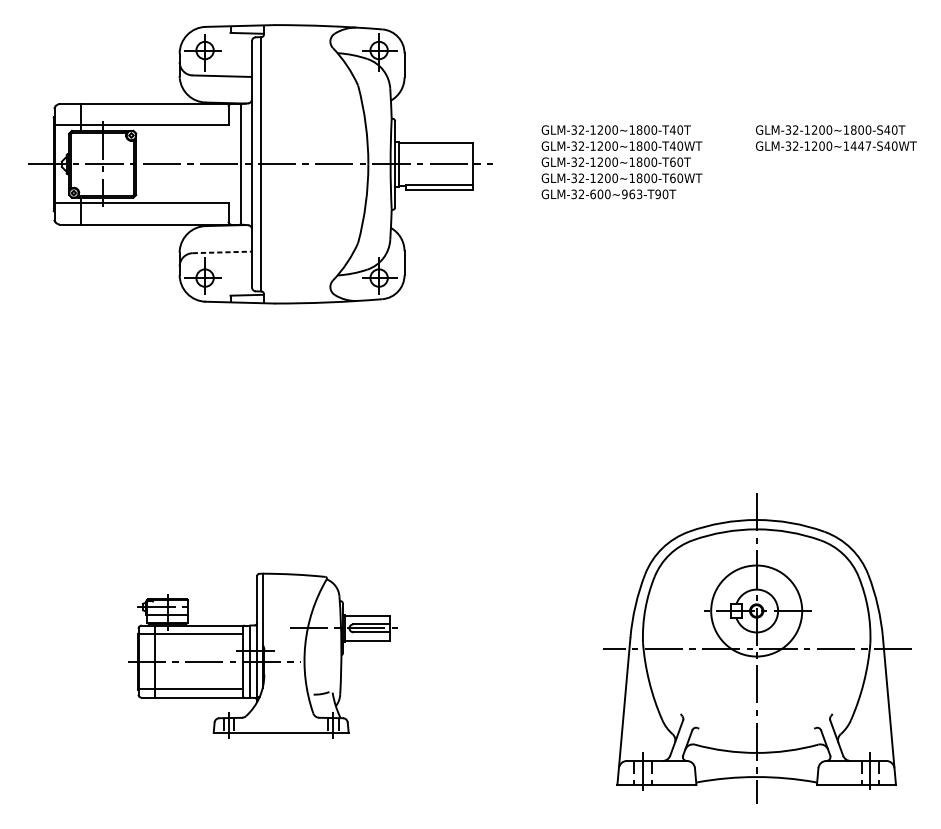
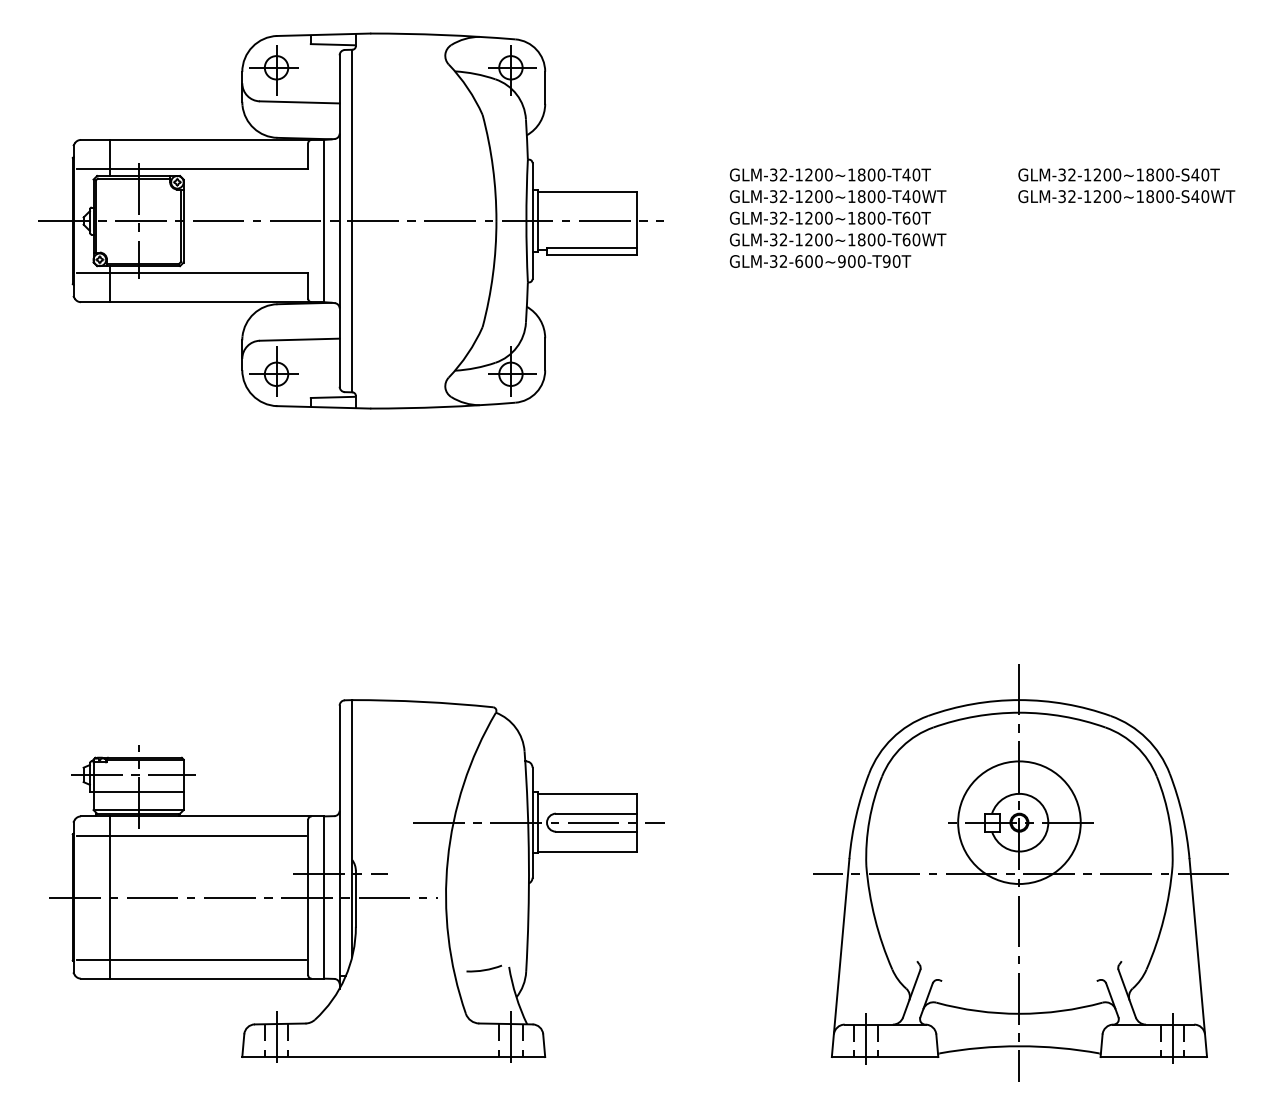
text: (860, 146) -> (1159, 196), GLM-32-1200~1447-S40WT -> GLM-32-1200~1800-S40WT
text: (635, 194) -> (856, 261), GLM-32-600~963-T90T -> GLM-32-600~900-T90T
line: (222, 252) -> (299, 339), dashed -> solid
part: (264, 653) -> (356, 880), size x1.67

